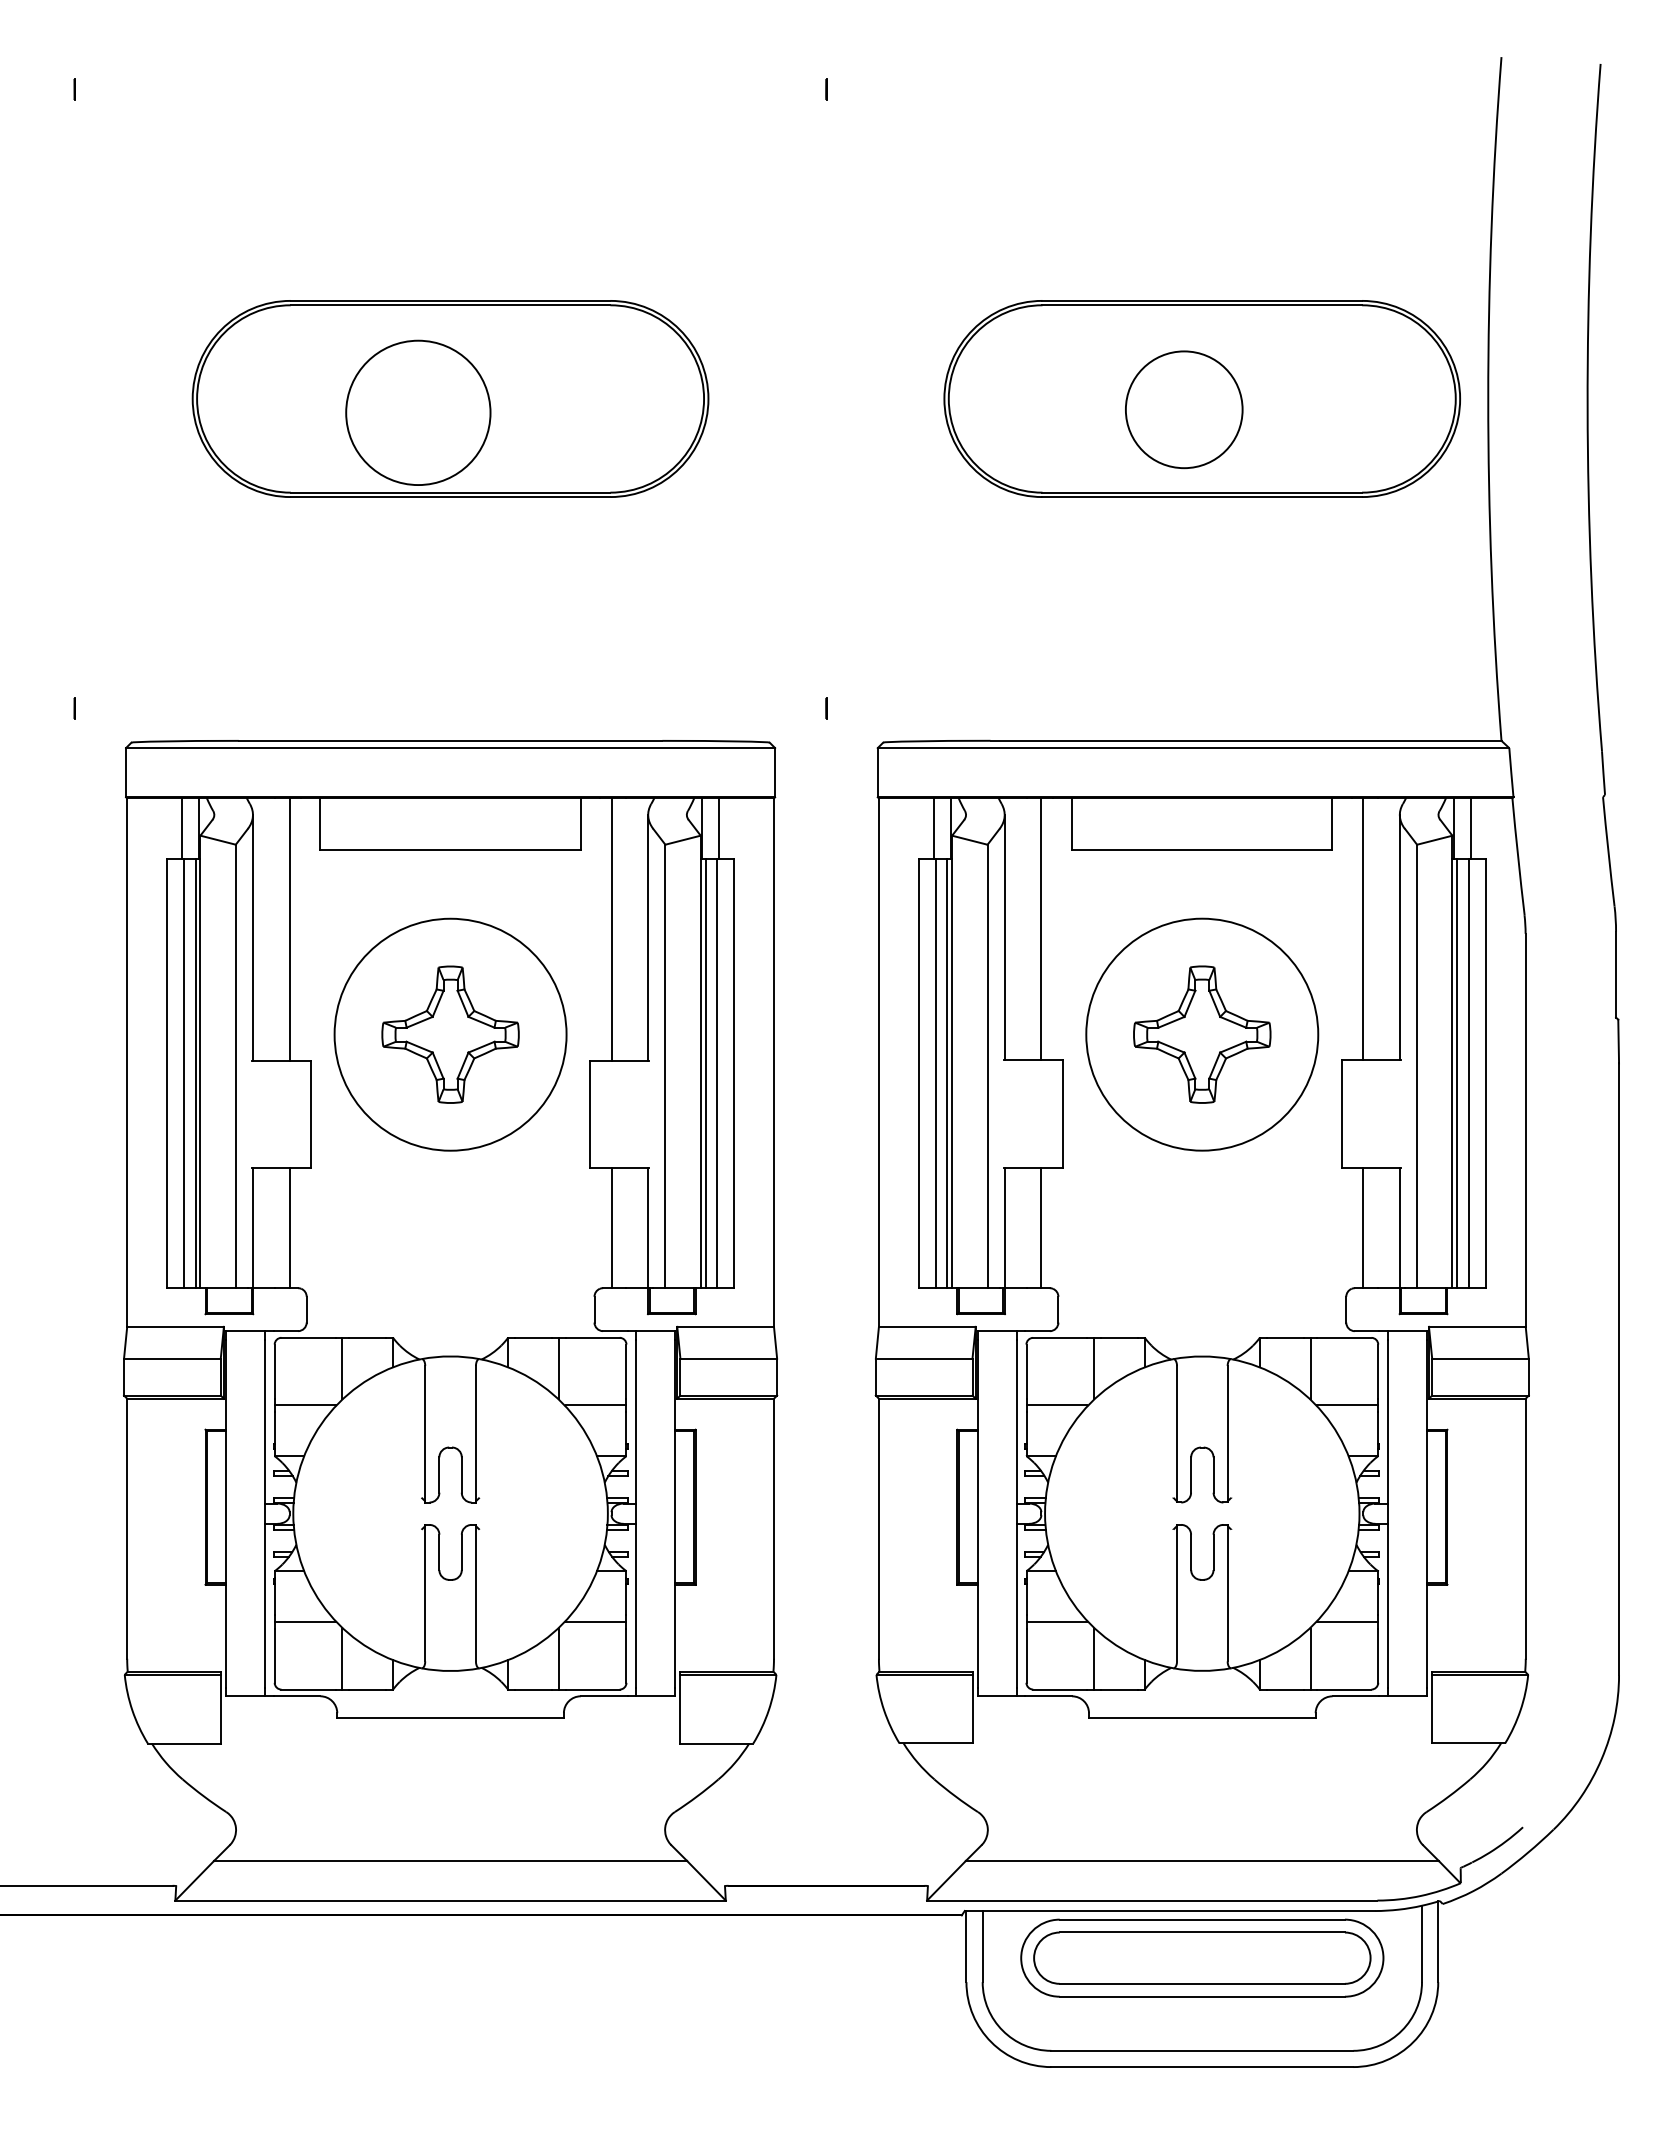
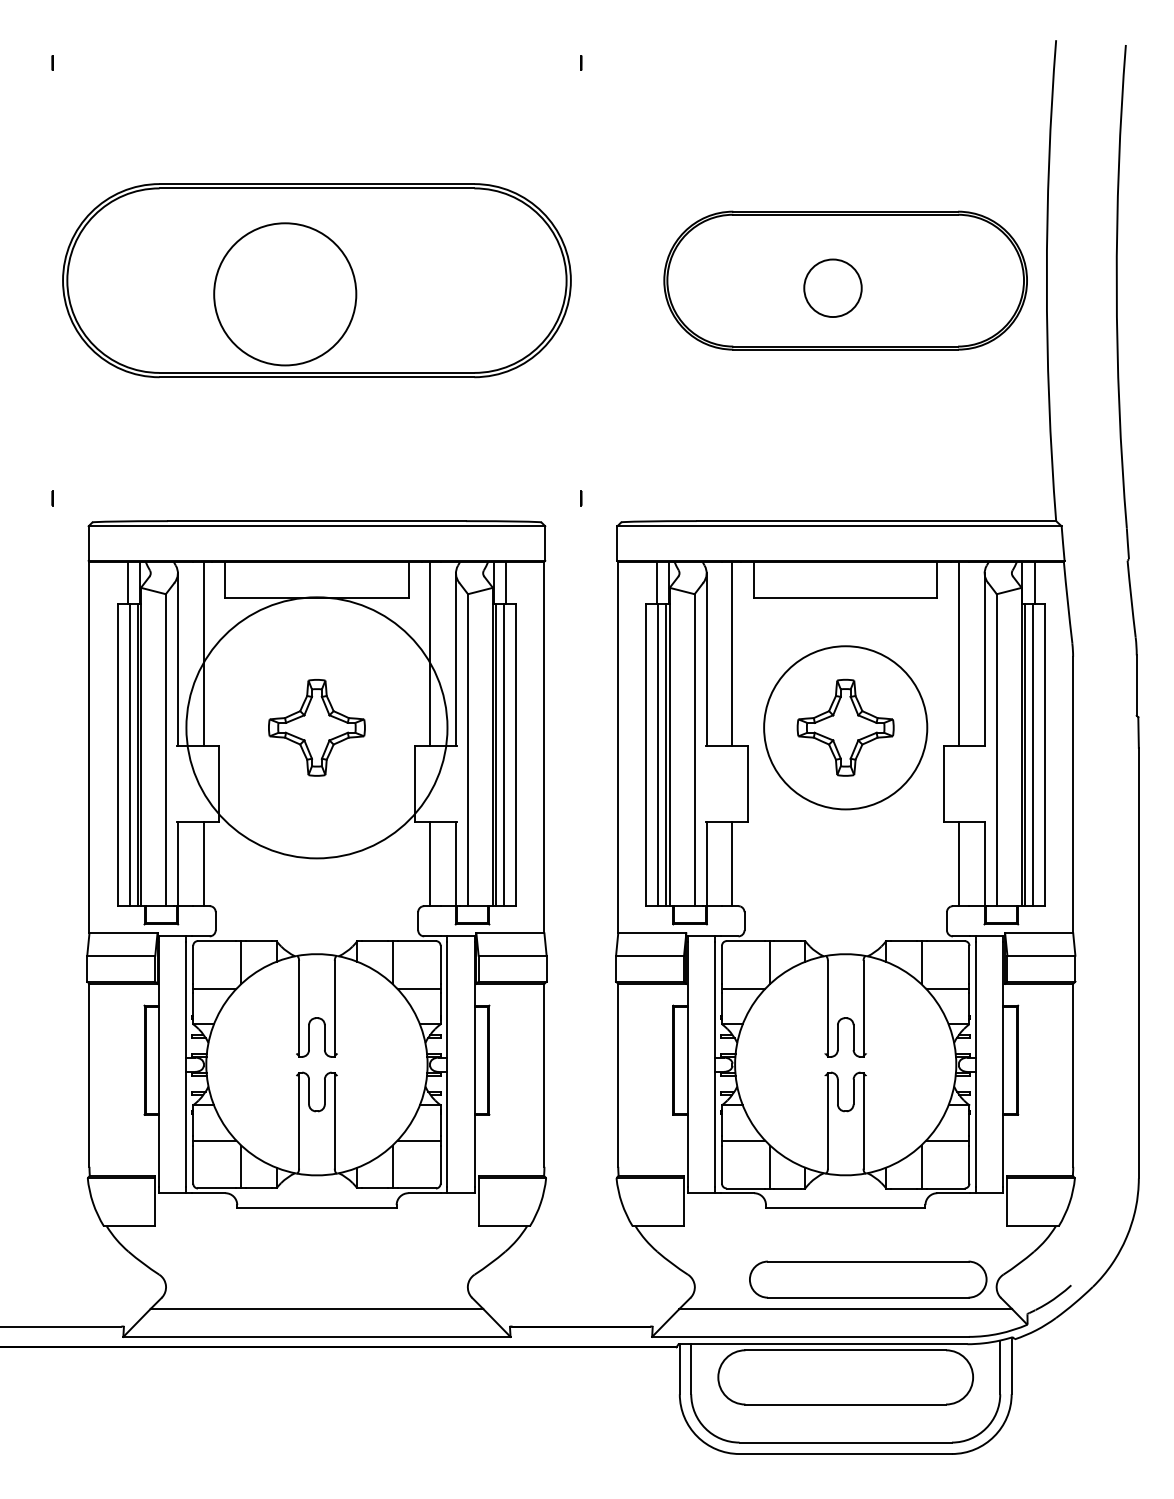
part: (450, 398) -> (316, 280), size x1.4
circle: (1183, 409) -> (832, 288), size x0.7
circle: (450, 1034) -> (316, 727), size x1.6
part: (1202, 1957) -> (868, 1279), moved

